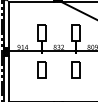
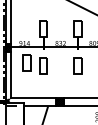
part: (24, 66) -> (26, 62), added

